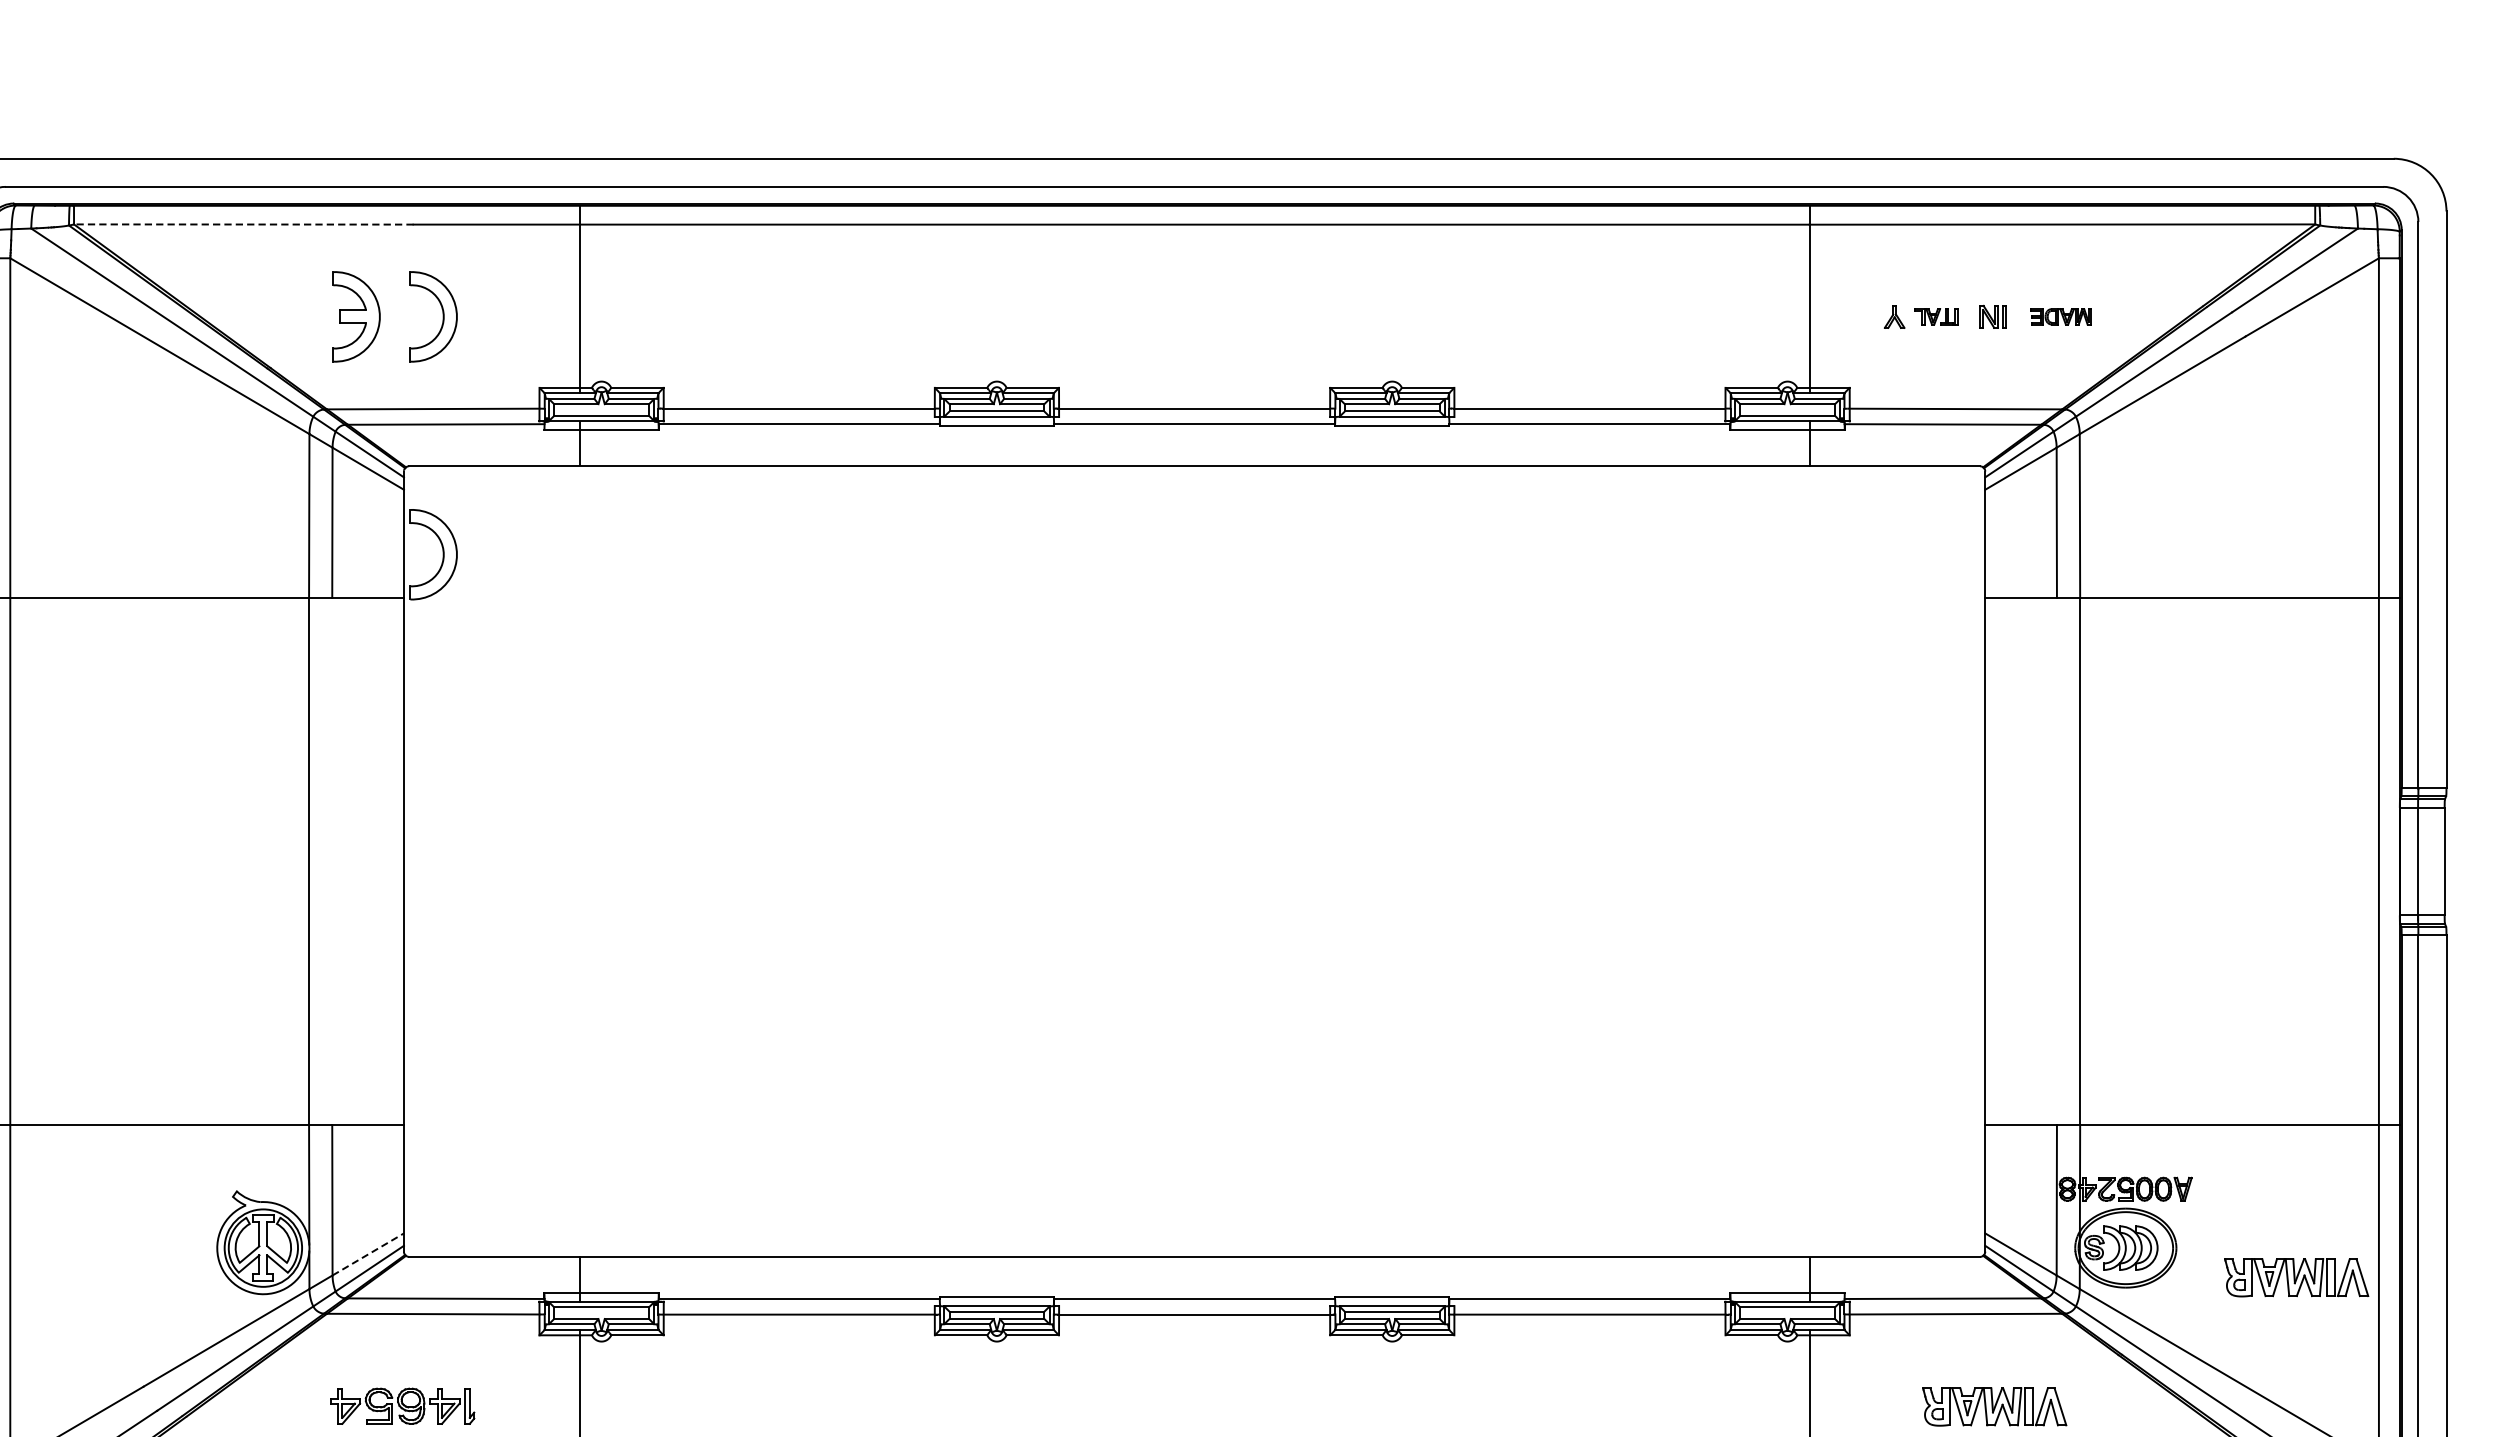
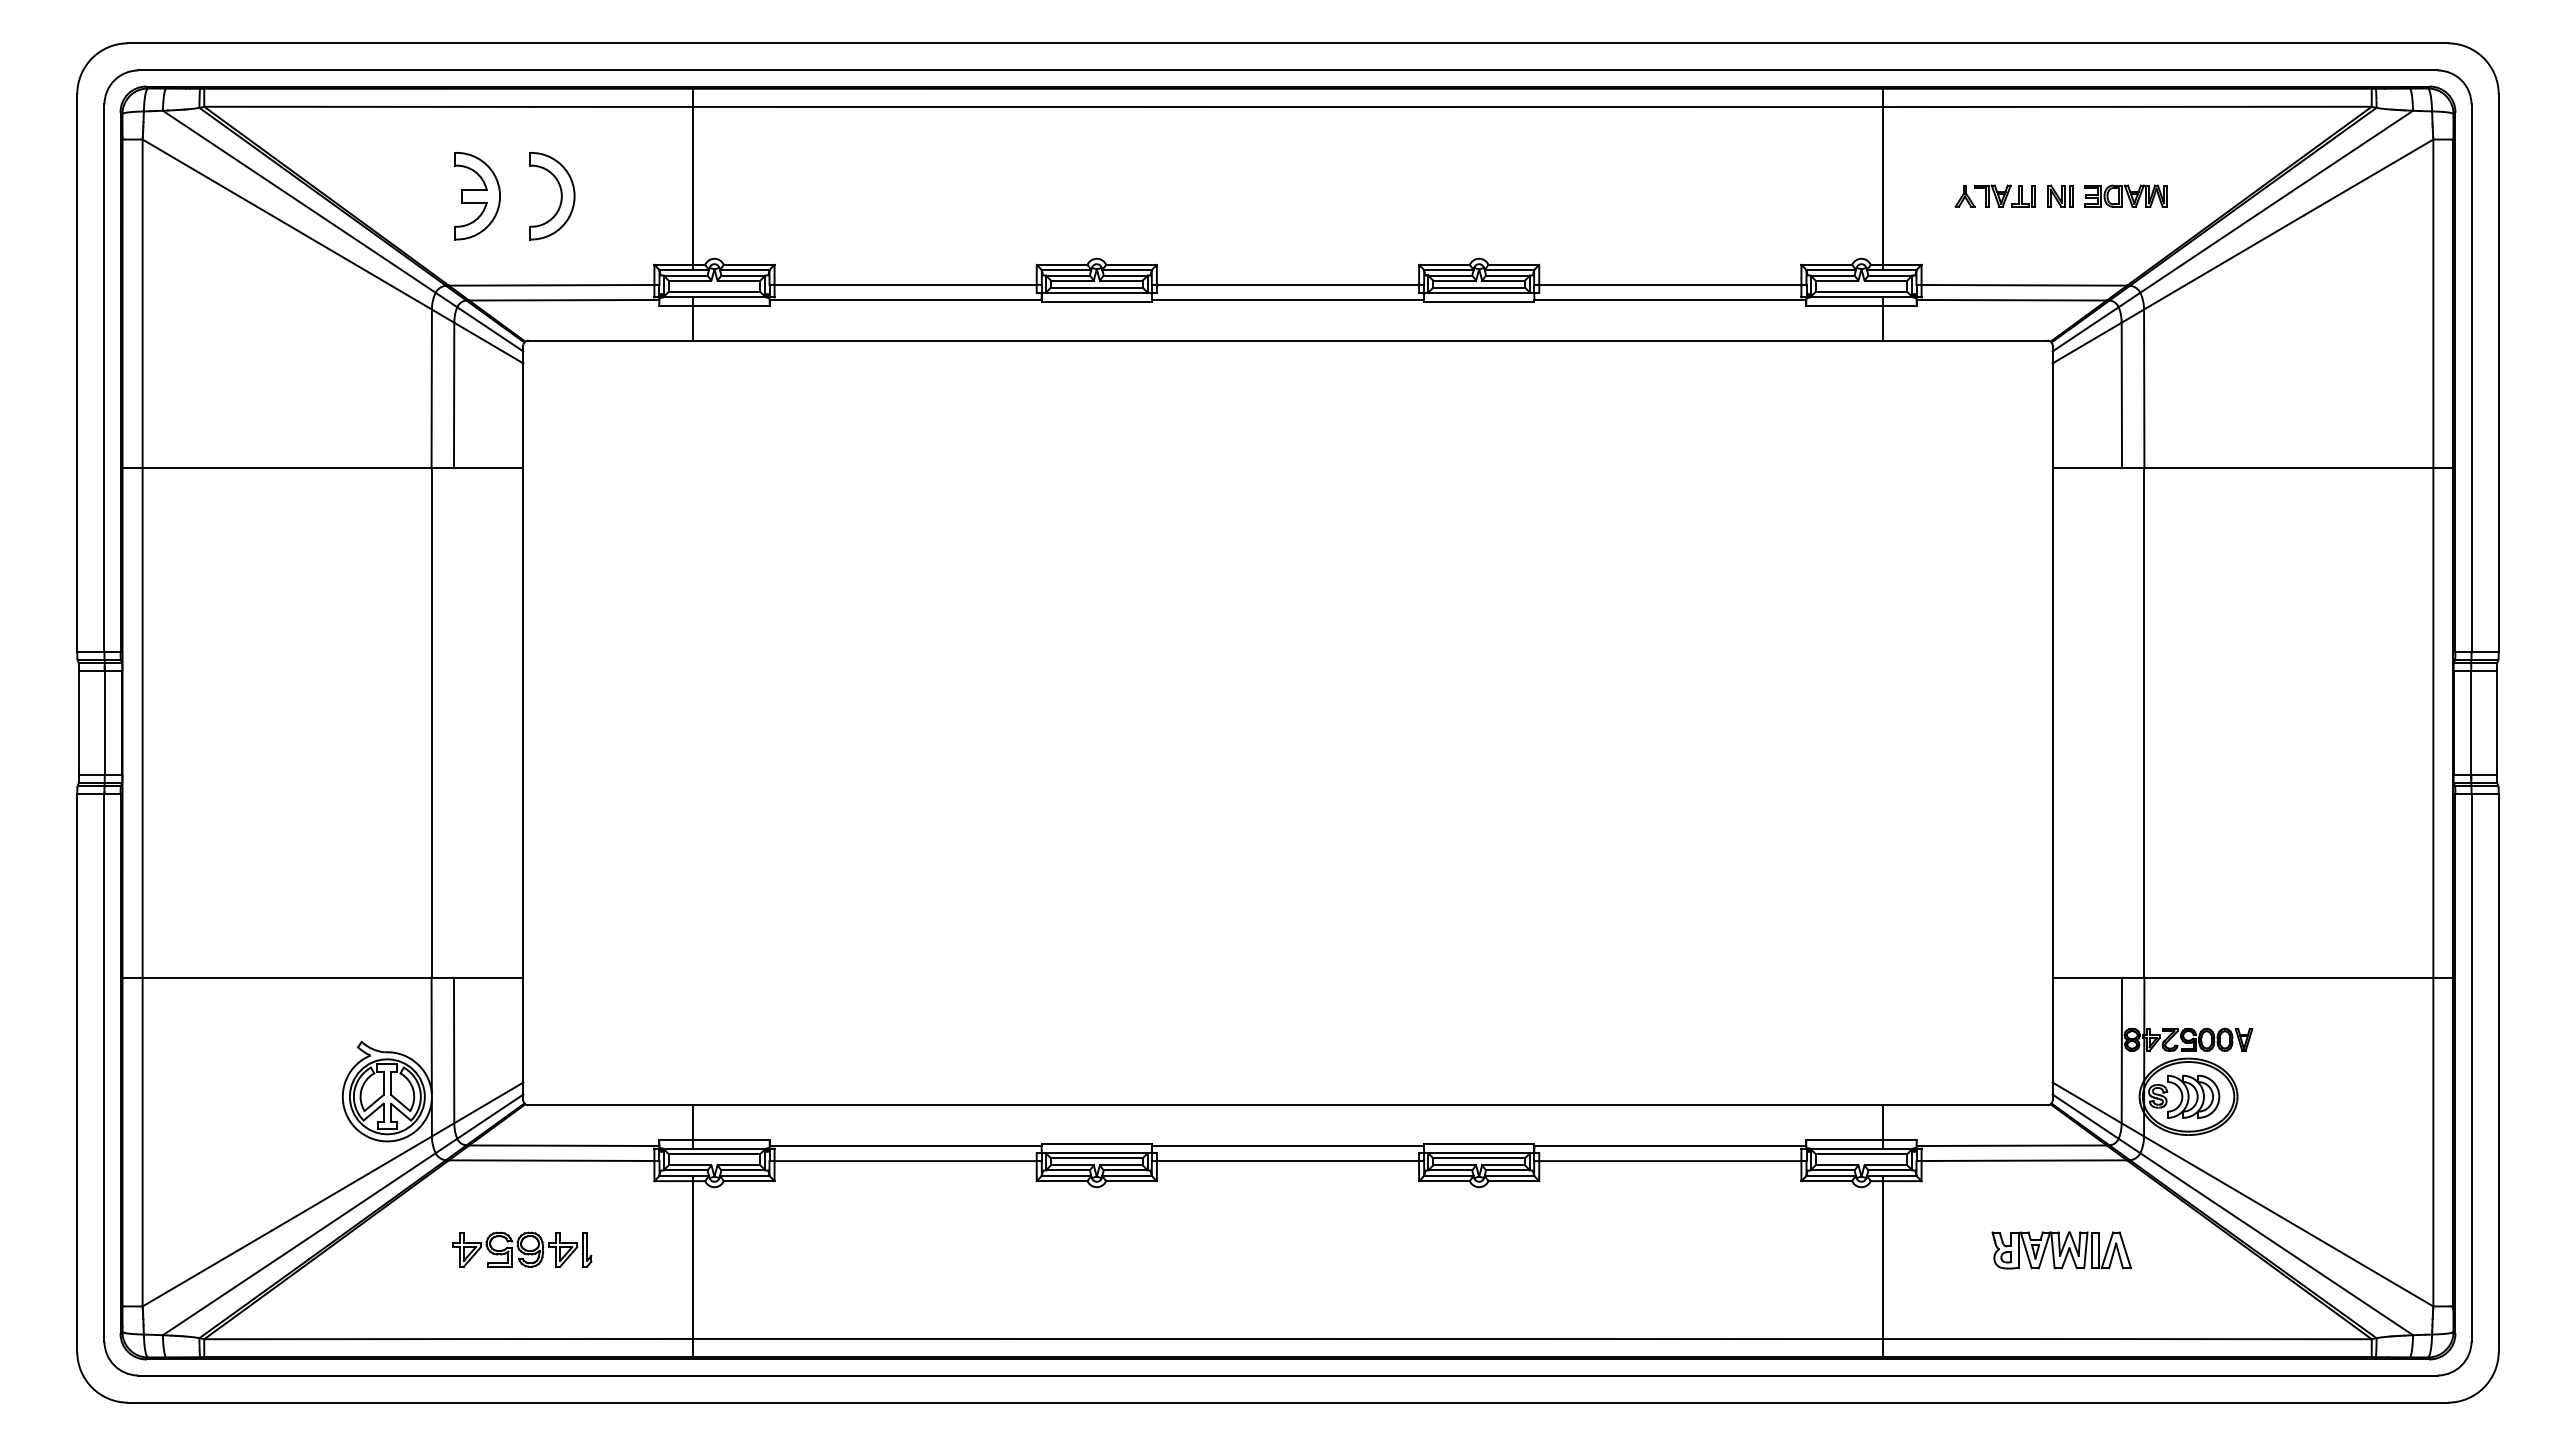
line: (242, 224) -> (367, 106), dashed -> solid
part: (1935, 316) -> (2004, 195), size x1.43
part: (2060, 316) -> (2125, 195), size x1.43
part: (442, 555) -> (560, 426), removed
line: (368, 1253) -> (489, 1102), dashed -> solid
part: (2296, 1277) -> (2353, 1125), removed

